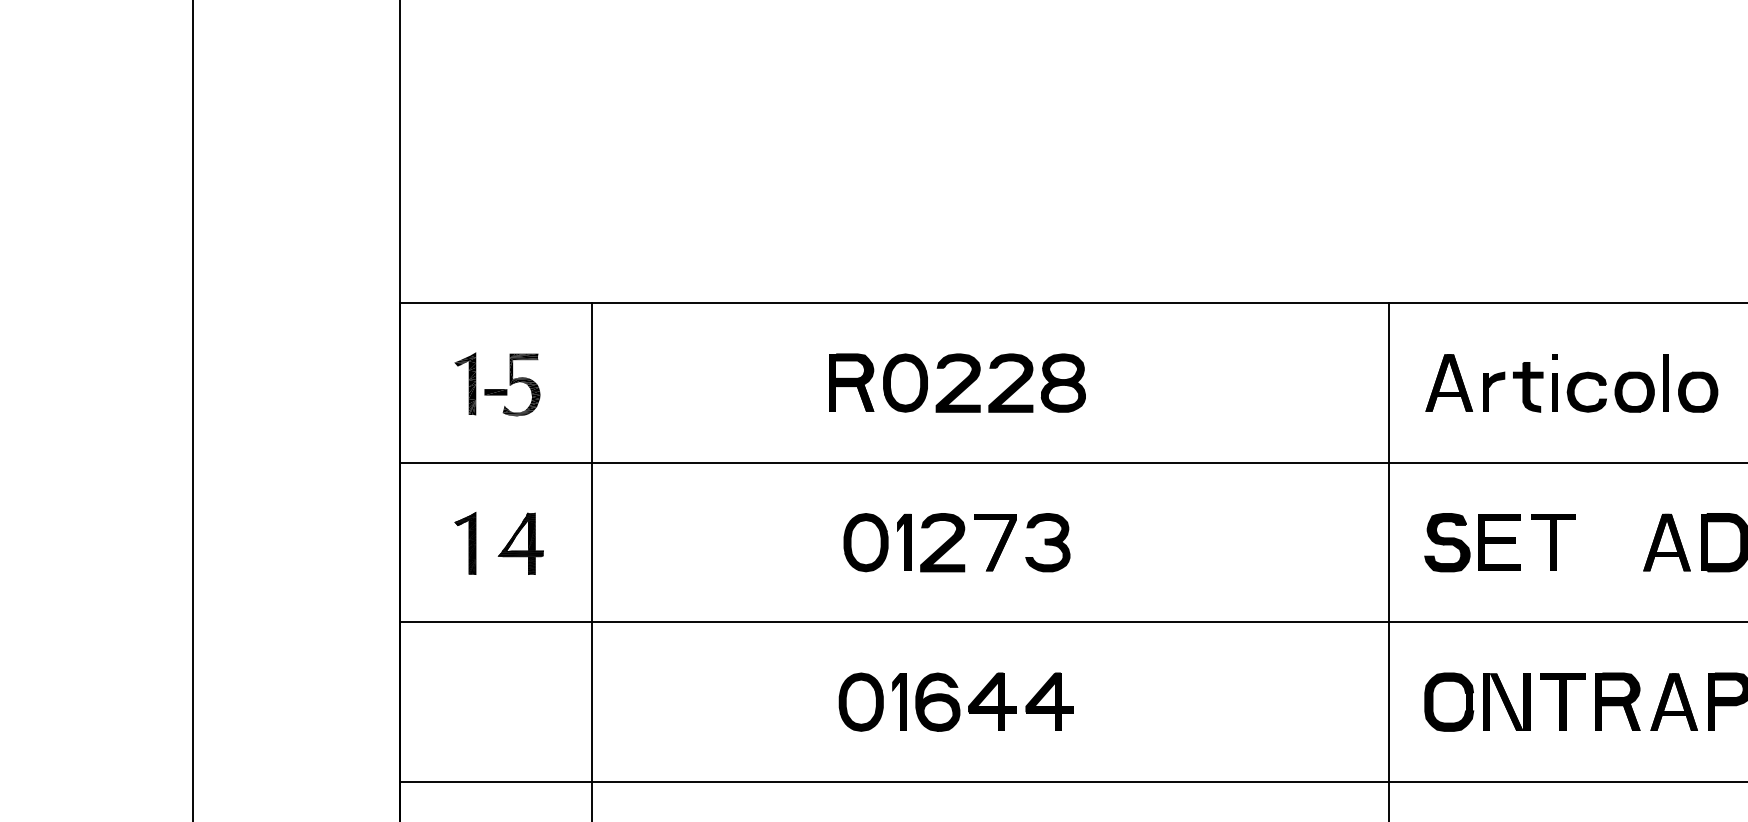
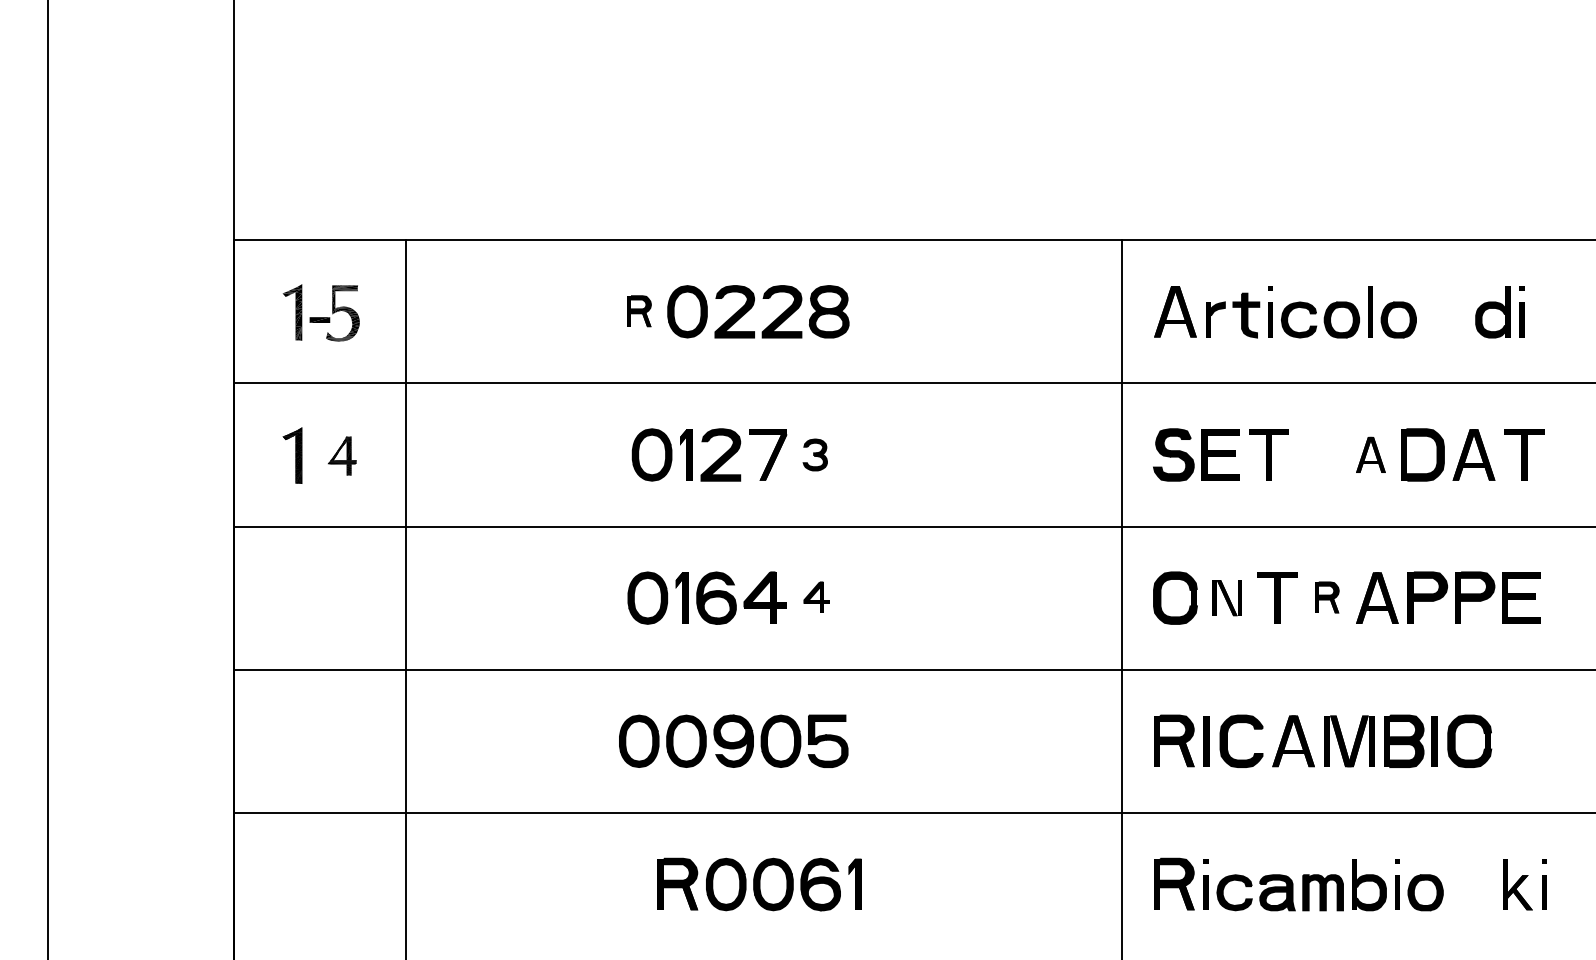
part: (852, 382) -> (639, 311), size x0.6
part: (1048, 542) -> (815, 454), size x0.6
part: (1666, 542) -> (1370, 454), size x0.7
part: (519, 543) -> (341, 455), size x0.7
part: (1049, 701) -> (816, 597), size x0.6
part: (1507, 701) -> (1227, 597), size x0.7
part: (1618, 701) -> (1327, 597), size x0.6

